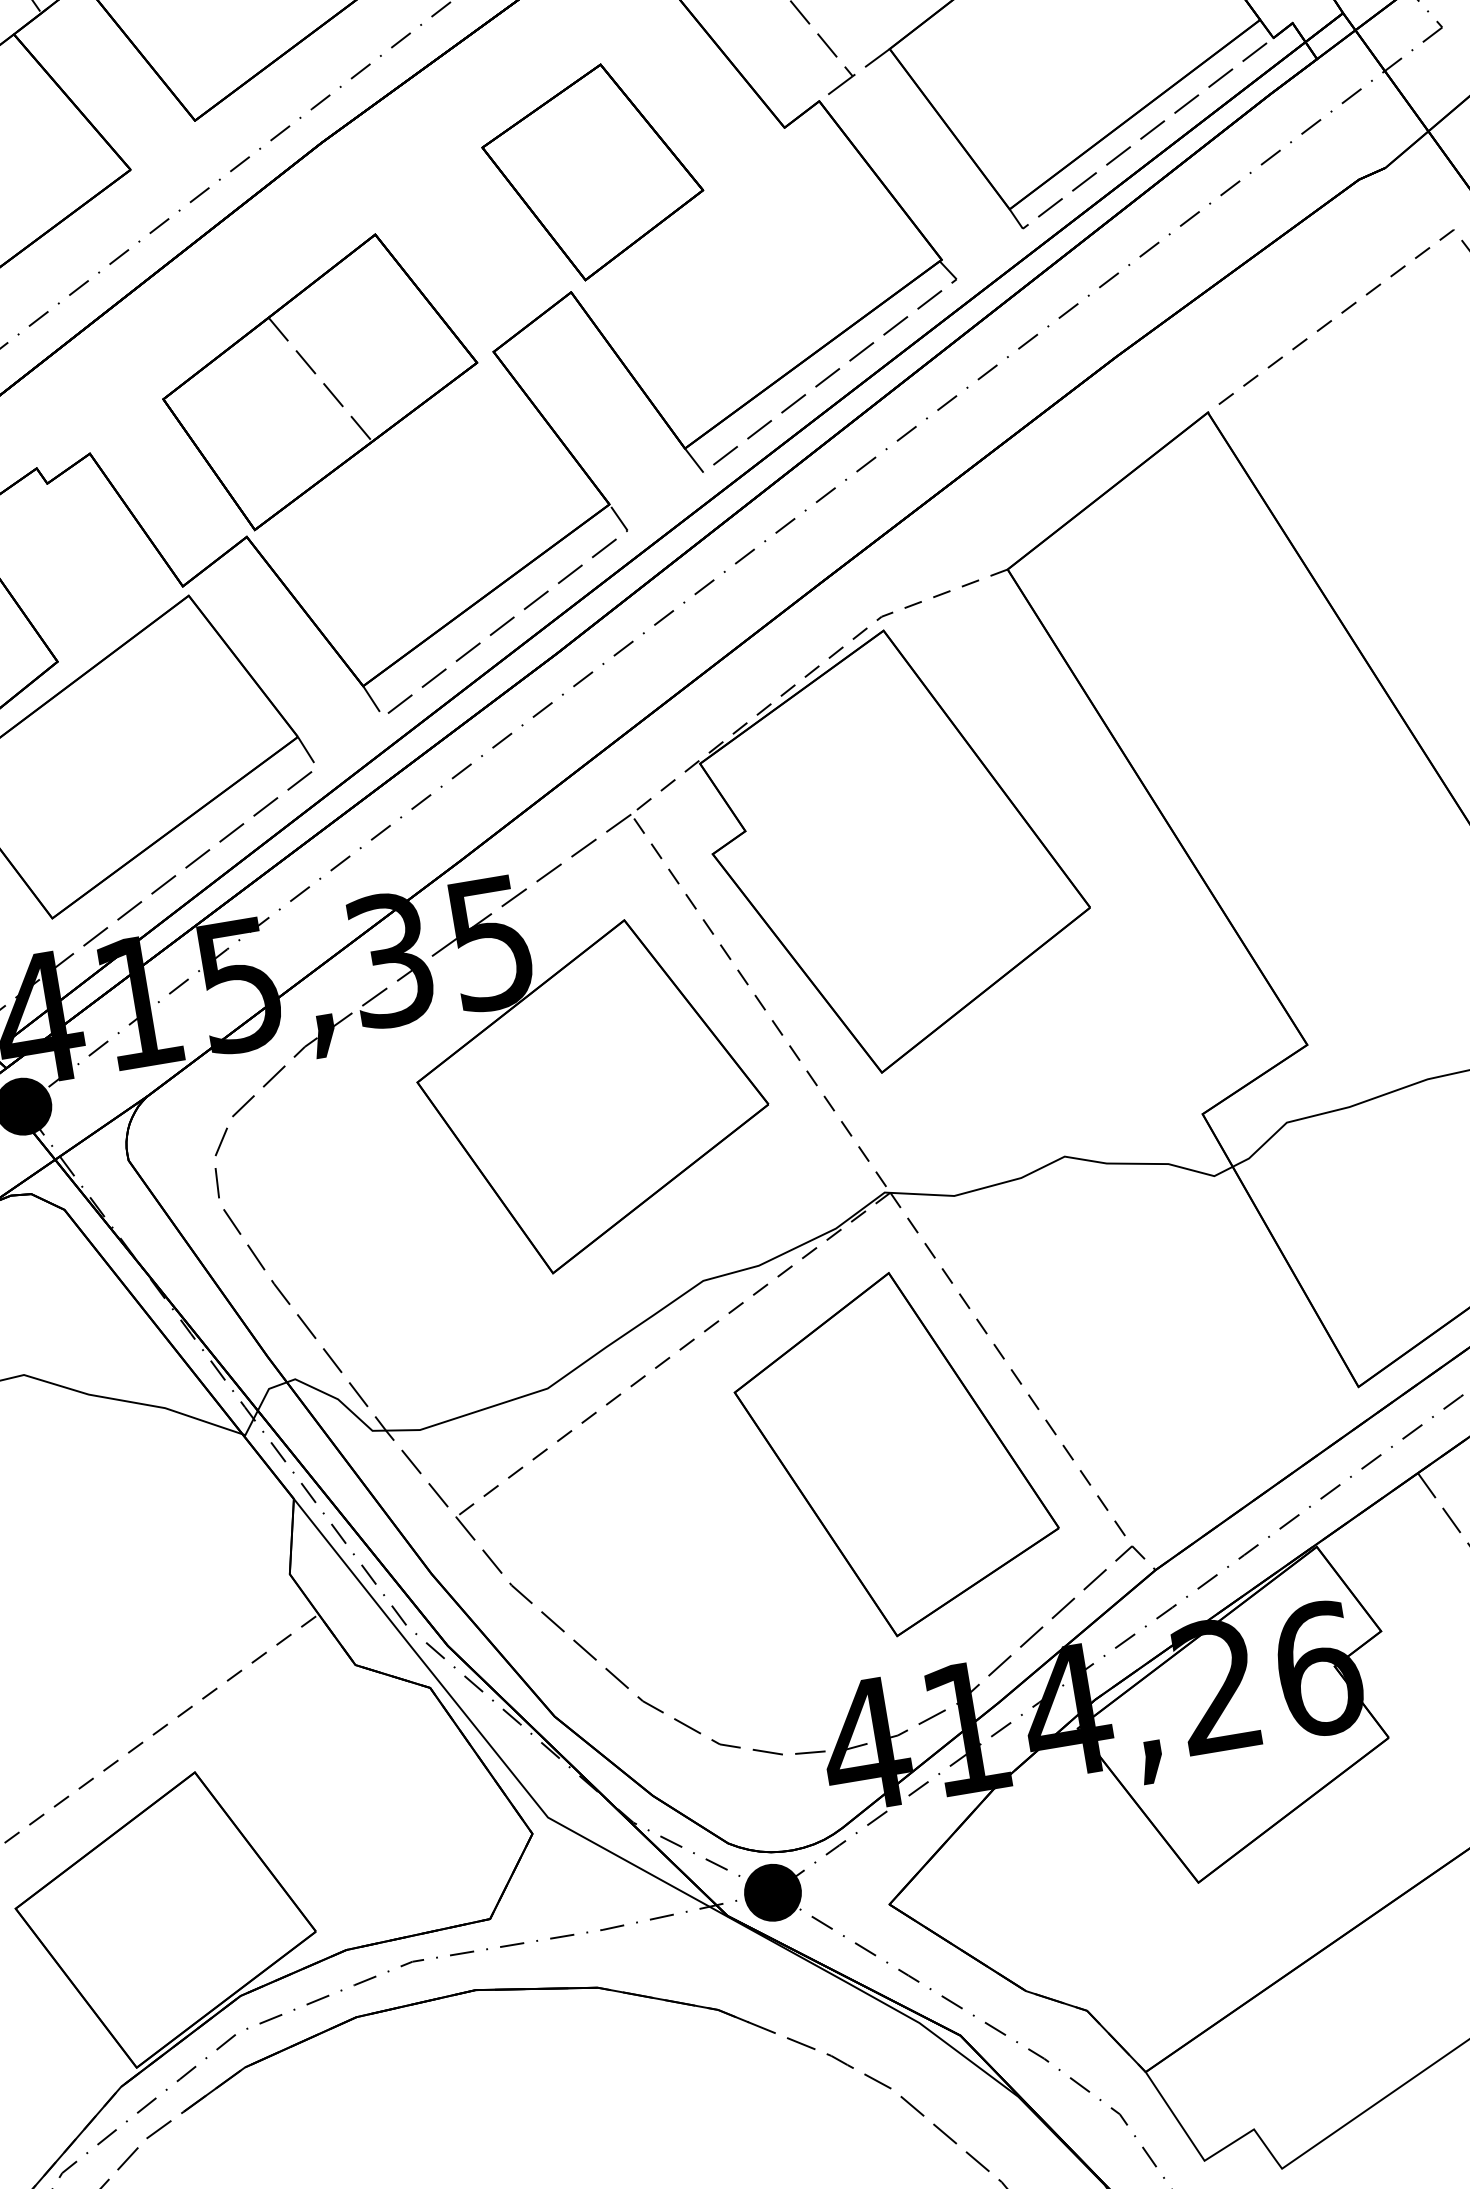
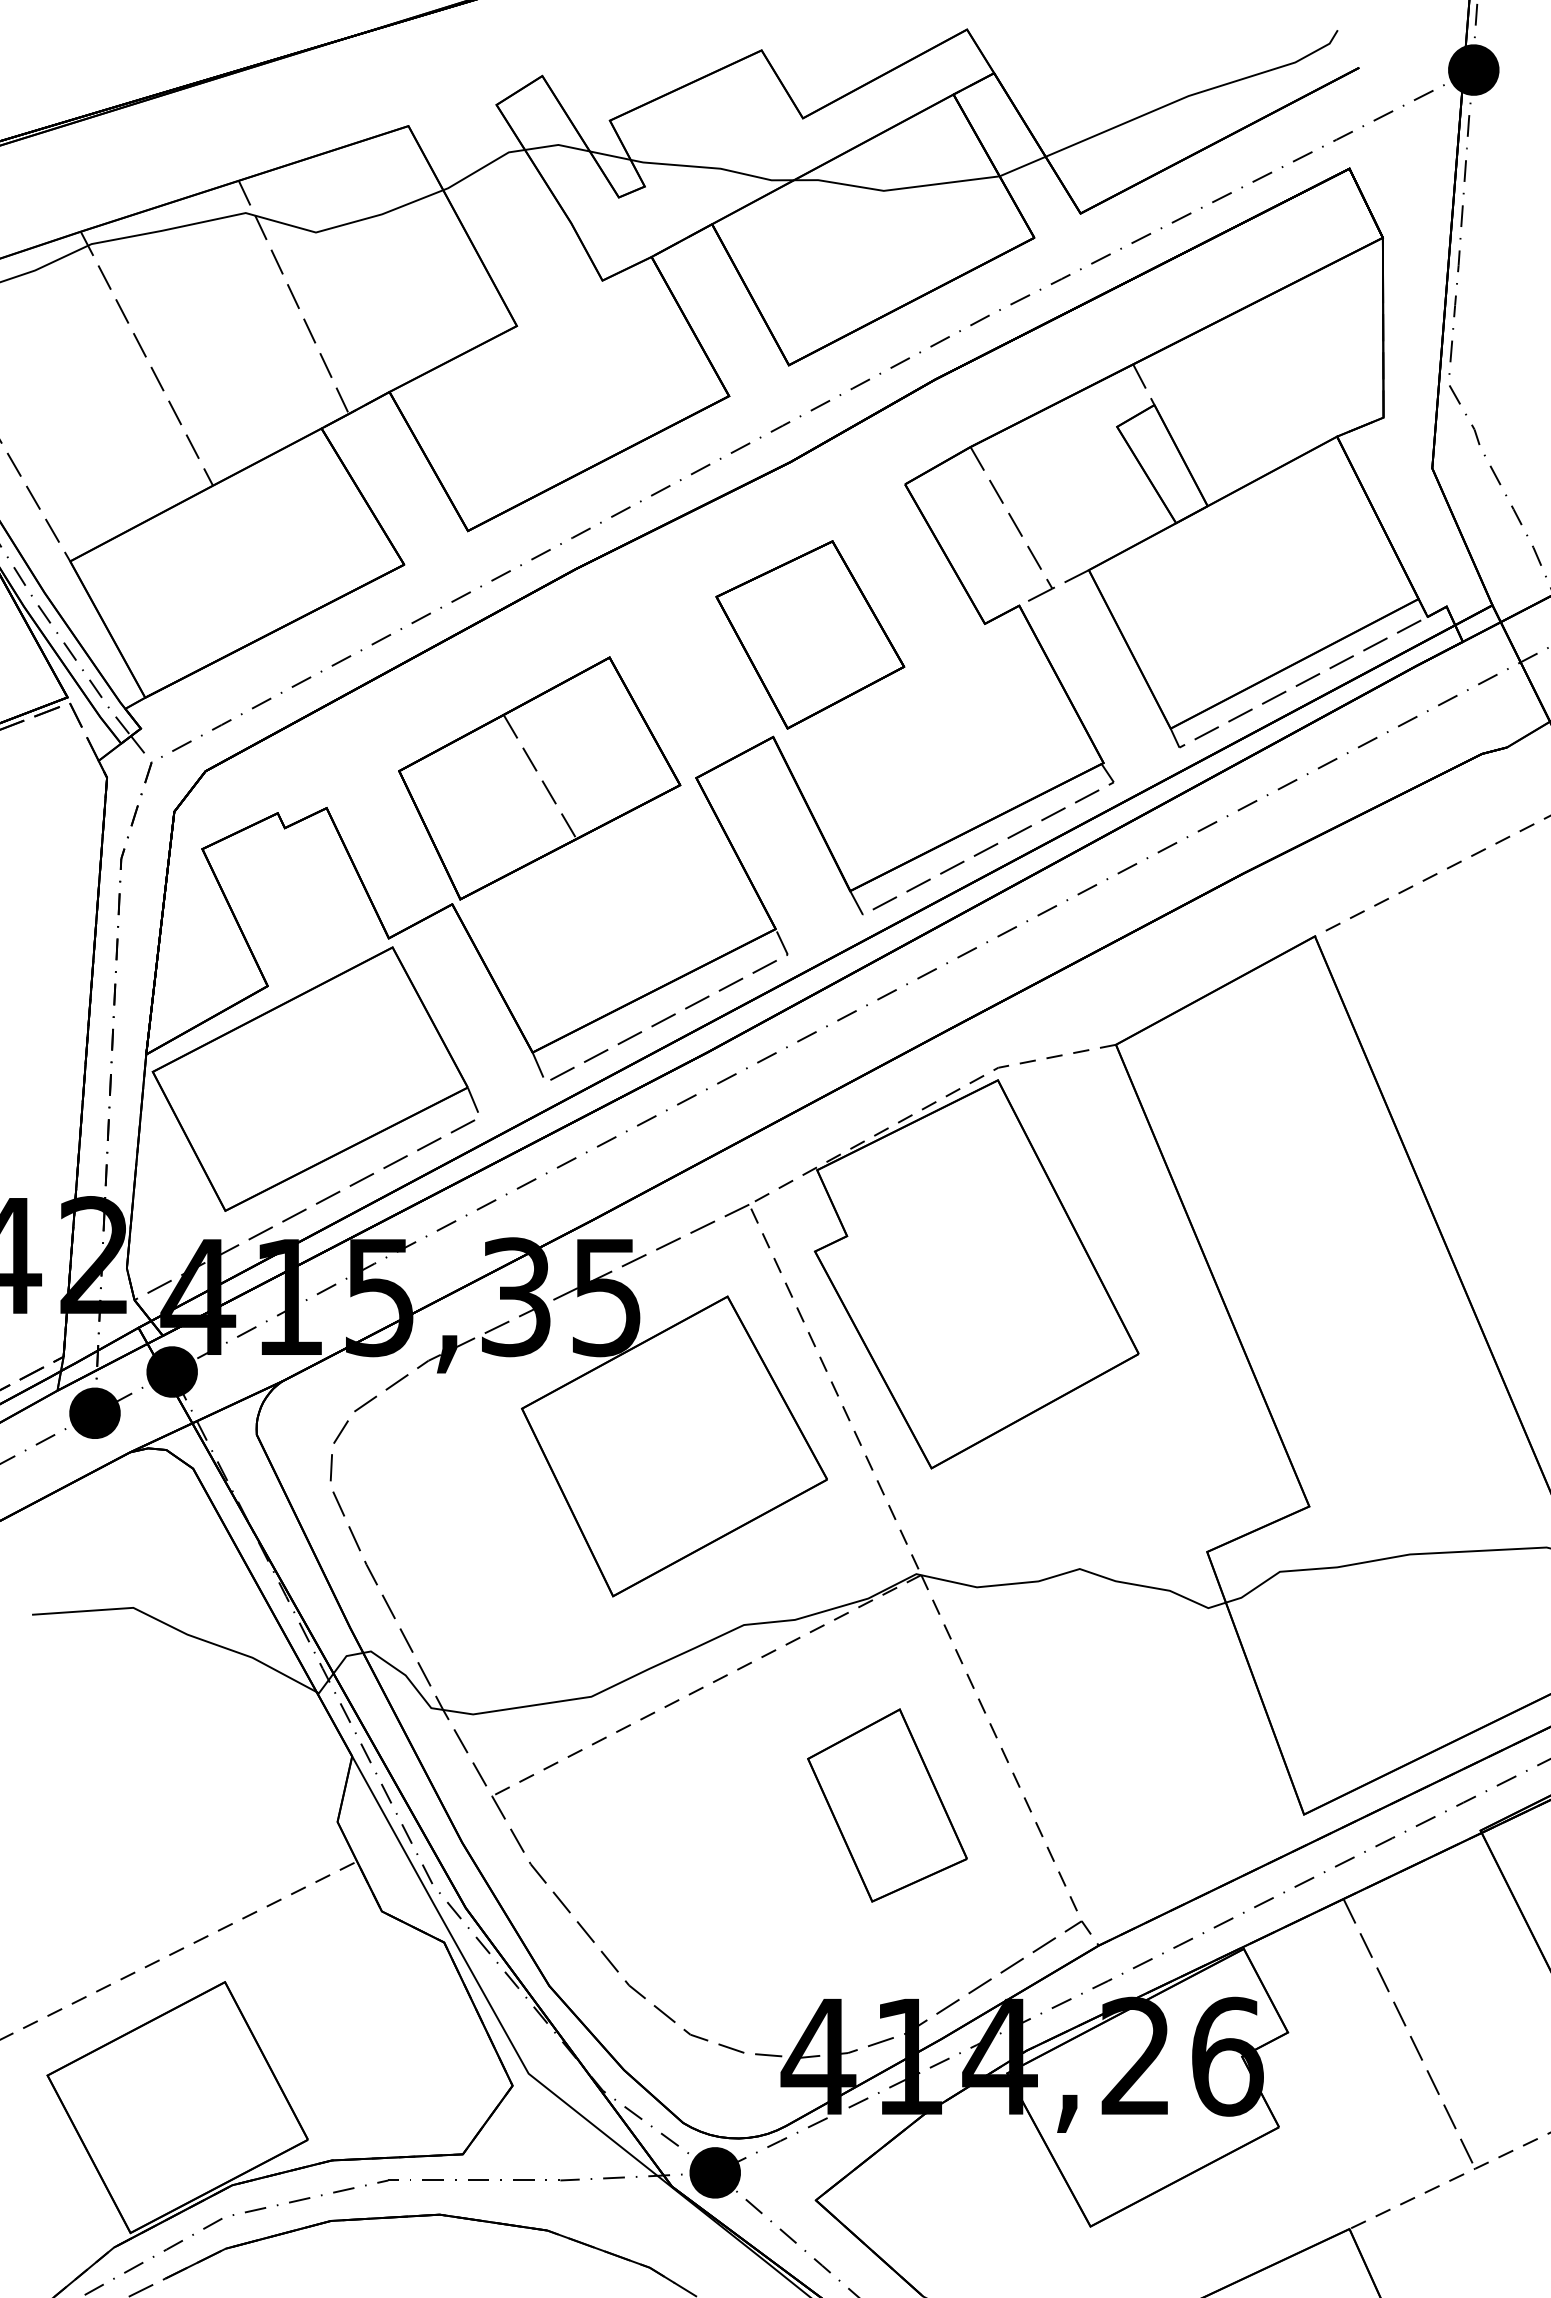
part: (895, 1454) -> (887, 1805), size x0.6

